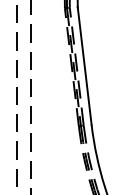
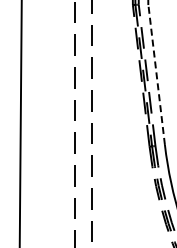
line: (84, 66) -> (156, 74), solid -> dashed

